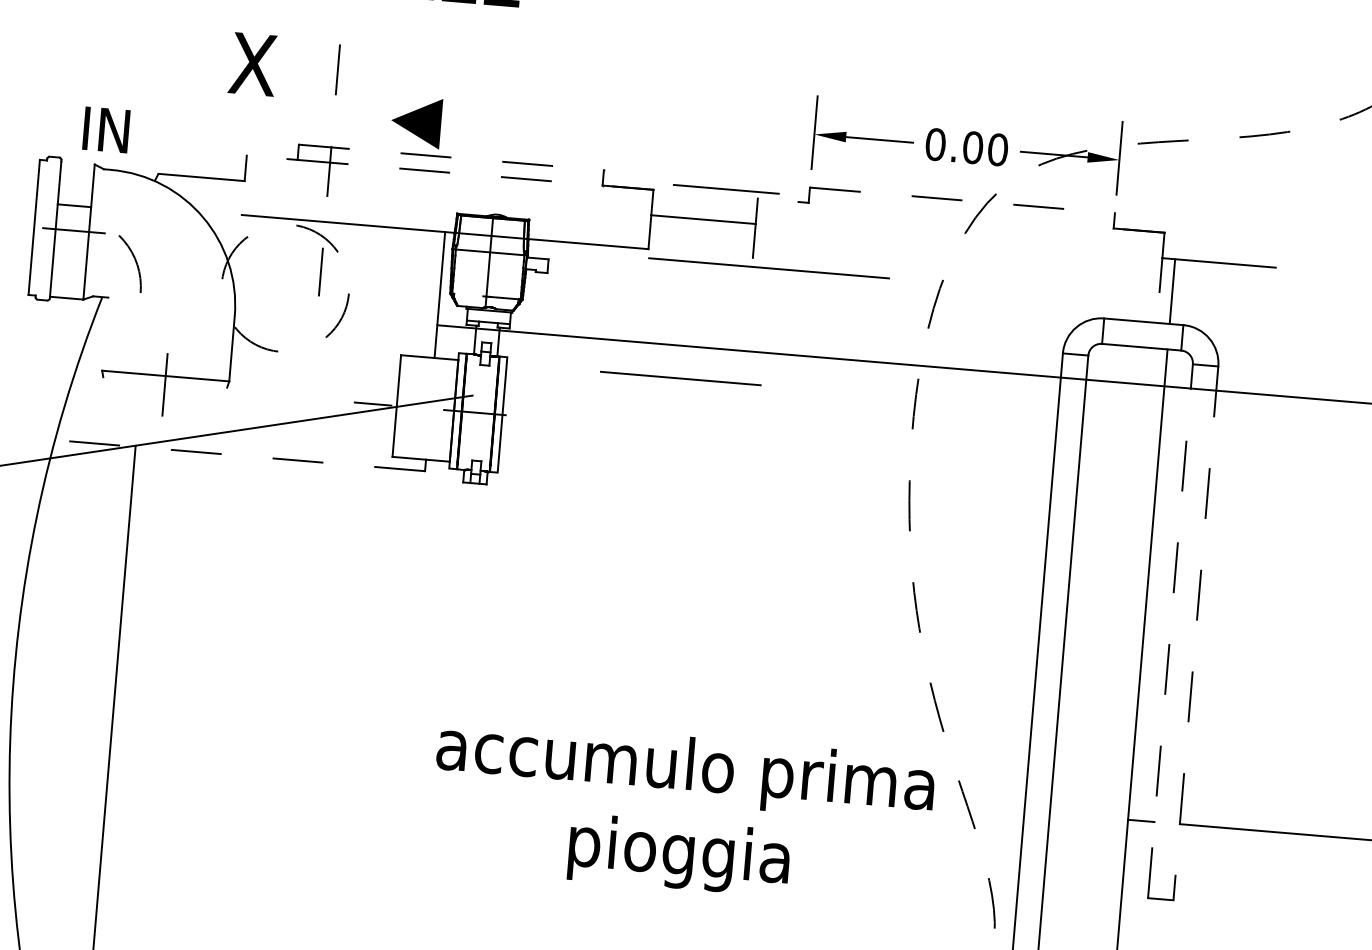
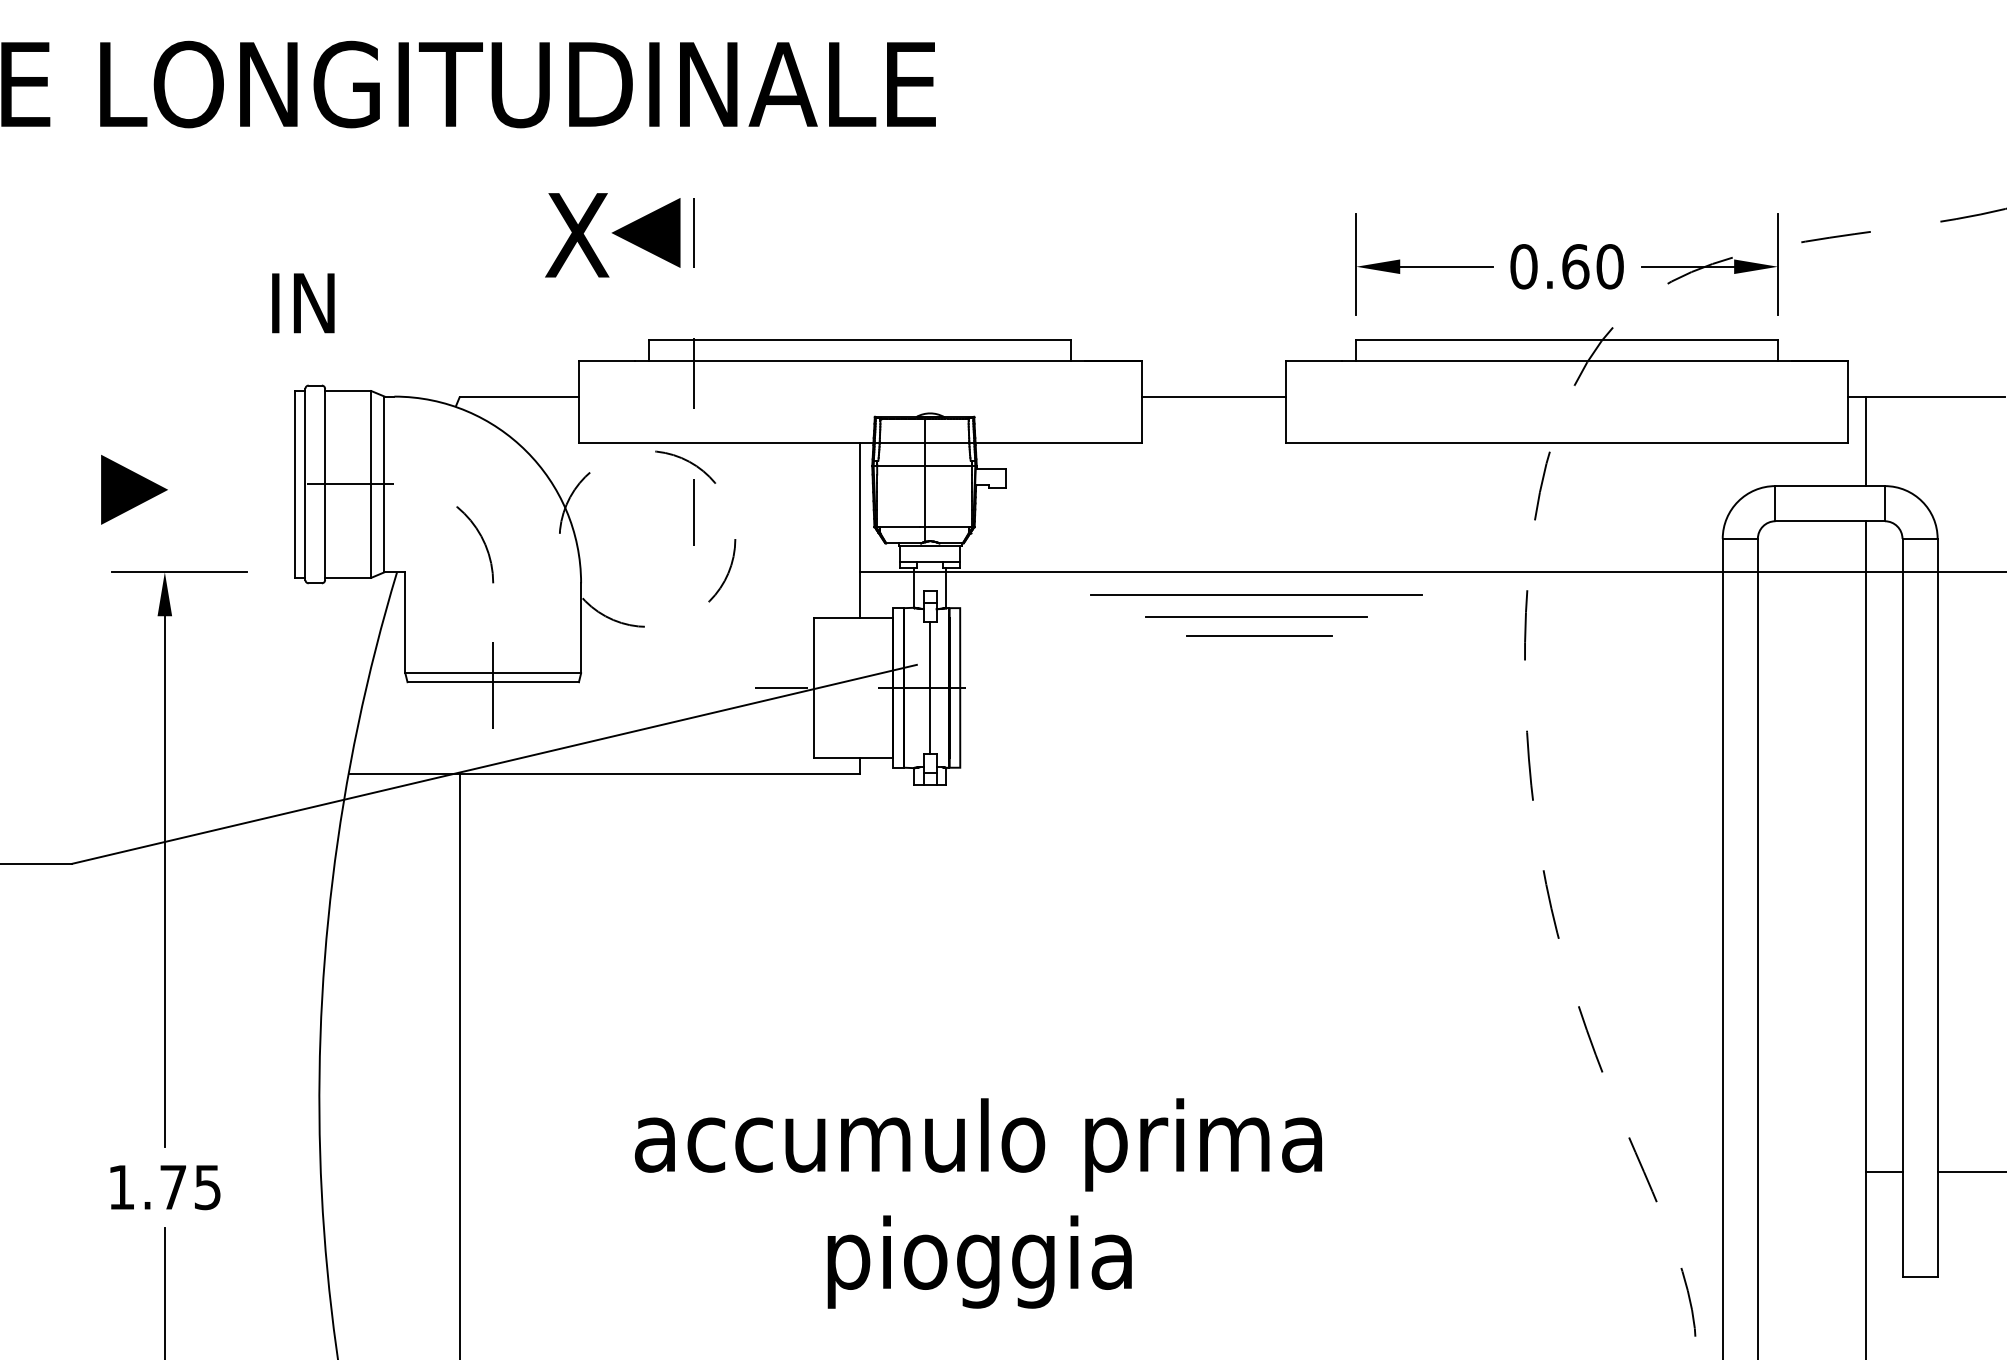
line: (415, 121) -> (645, 232), moved
text: (106, 130) -> (303, 303), moved
text: (972, 147) -> (1575, 266), 0.00 -> 0.60
line: (267, 157) -> (607, 361), added
line: (451, 157) -> (860, 340), dashed -> solid
line: (450, 172) -> (860, 361), dashed -> solid
line: (726, 188) -> (1259, 635), moved
line: (243, 197) -> (579, 419), added
line: (777, 200) -> (1313, 361), added
line: (962, 200) -> (1567, 340), dashed -> solid
line: (74, 206) -> (348, 391), moved
line: (961, 215) -> (1567, 361), added
line: (41, 228) -> (305, 484), added
line: (98, 232) -> (384, 484), added
arc: (135, 262) -> (482, 541), moved
line: (769, 268) -> (1256, 594), moved
line: (955, 275) -> (1566, 443), added
line: (468, 295) -> (899, 527), added
line: (105, 333) -> (405, 622), added
line: (680, 377) -> (1256, 616), moved
line: (164, 382) -> (492, 682), added
line: (481, 412) -> (930, 687), added
line: (240, 455) -> (604, 774), dashed -> solid
line: (1170, 630) -> (1902, 907), dashed -> solid
line: (1195, 633) -> (1937, 908), dashed -> solid
text: (681, 812) -> (977, 1203), moved

